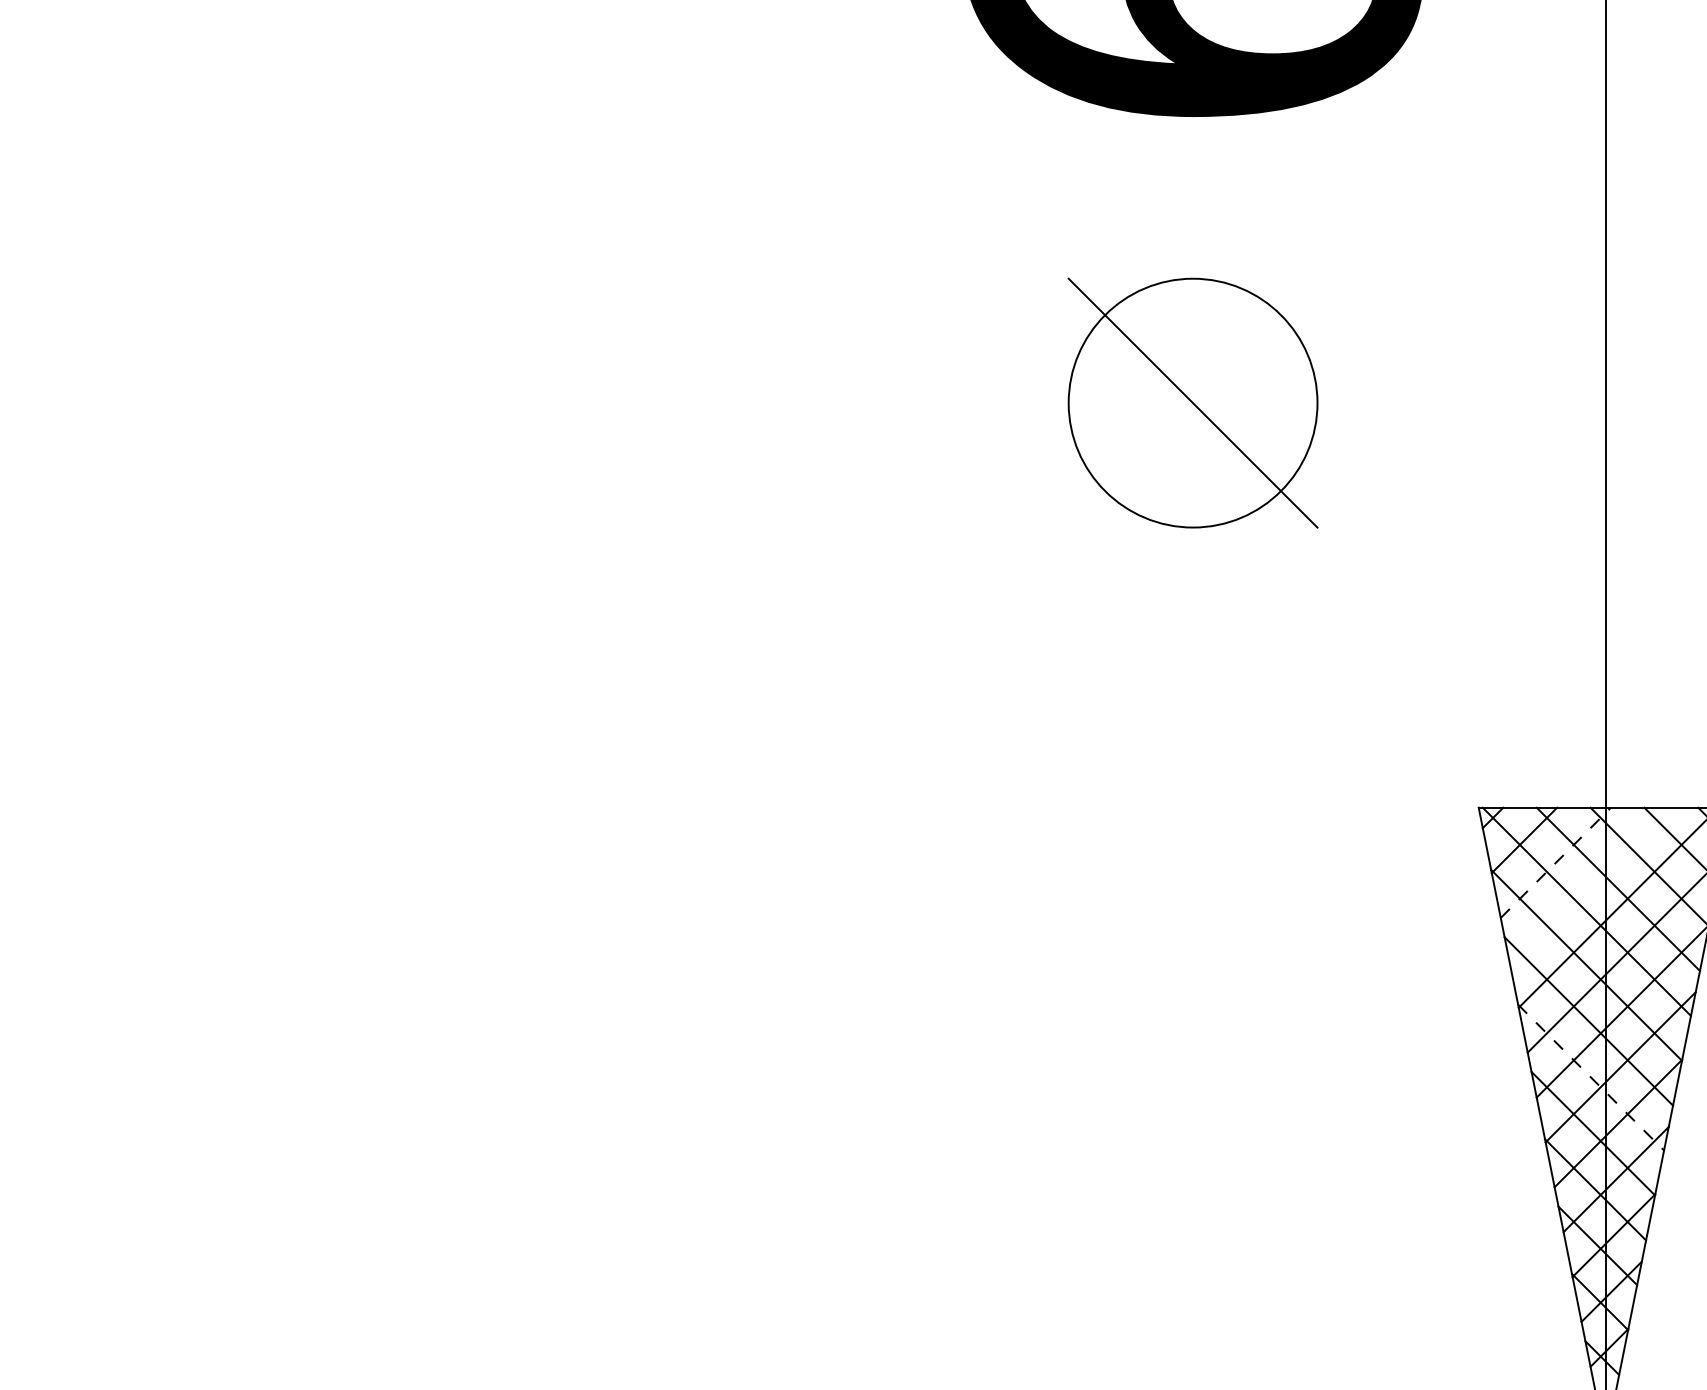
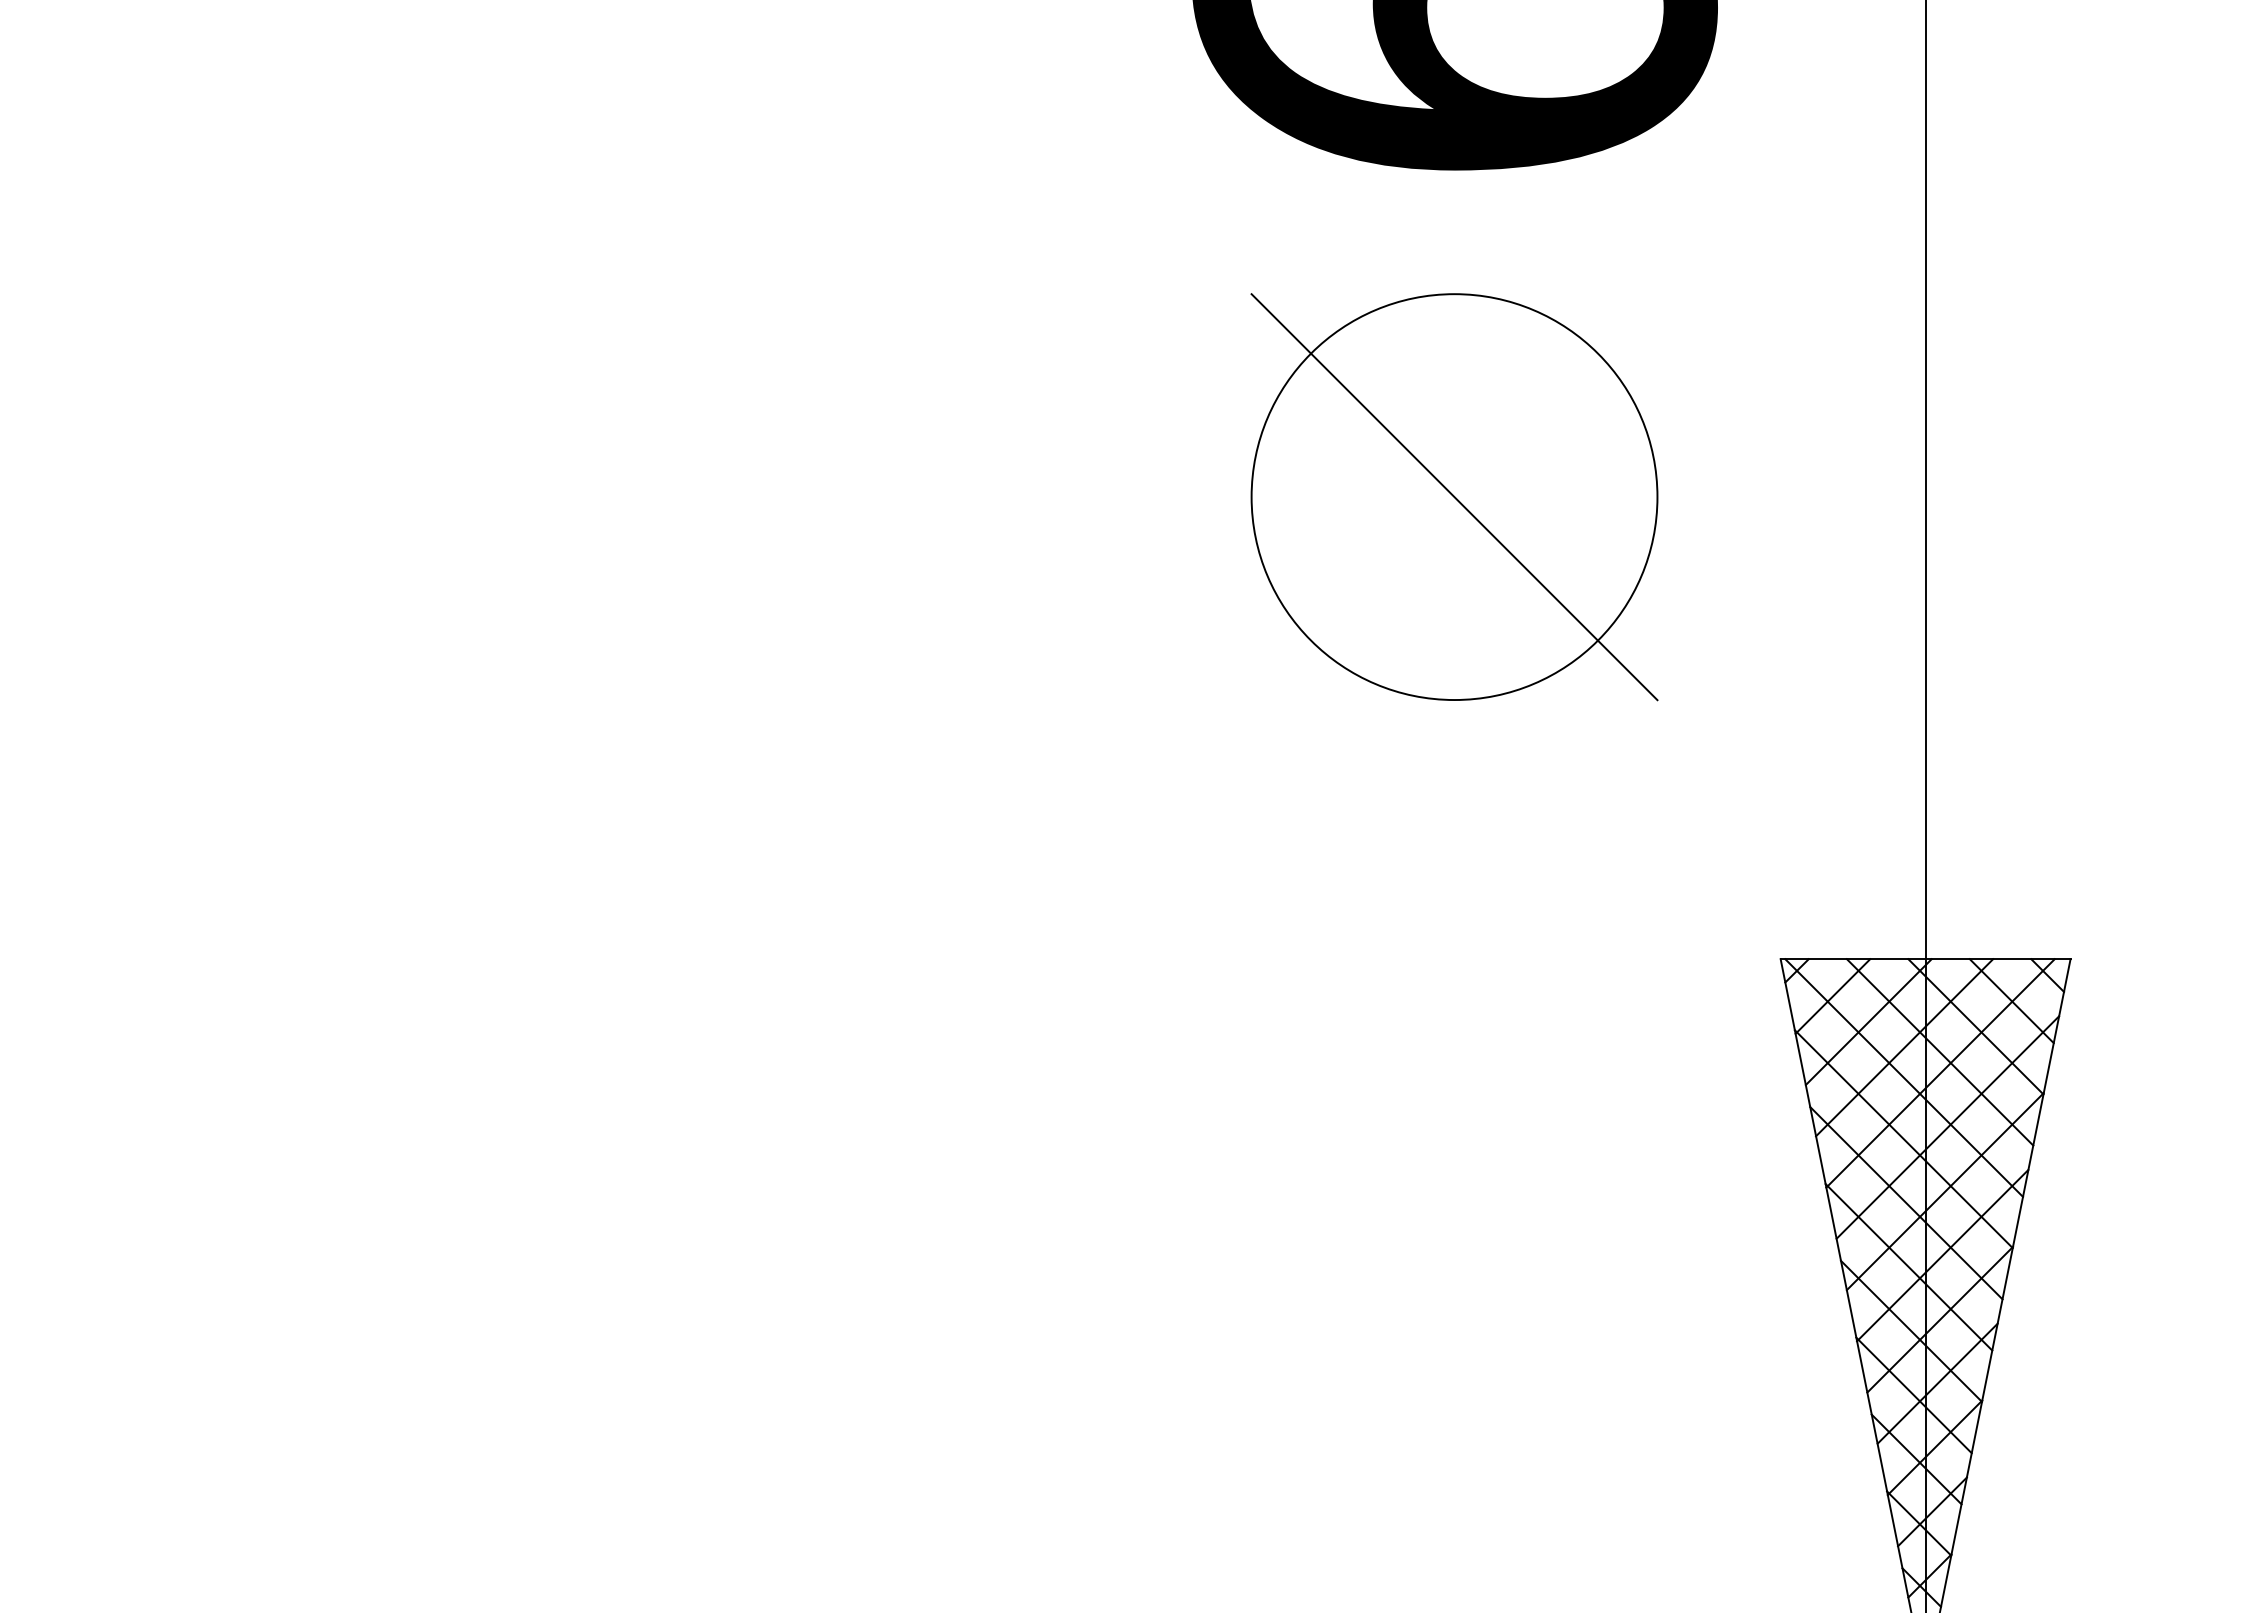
part: (1193, 403) -> (1454, 497), size x1.43
line: (1555, 863) -> (1868, 1022), dashed -> solid
line: (1587, 885) -> (1904, 1047), added
line: (1590, 1077) -> (1908, 1267), dashed -> solid

